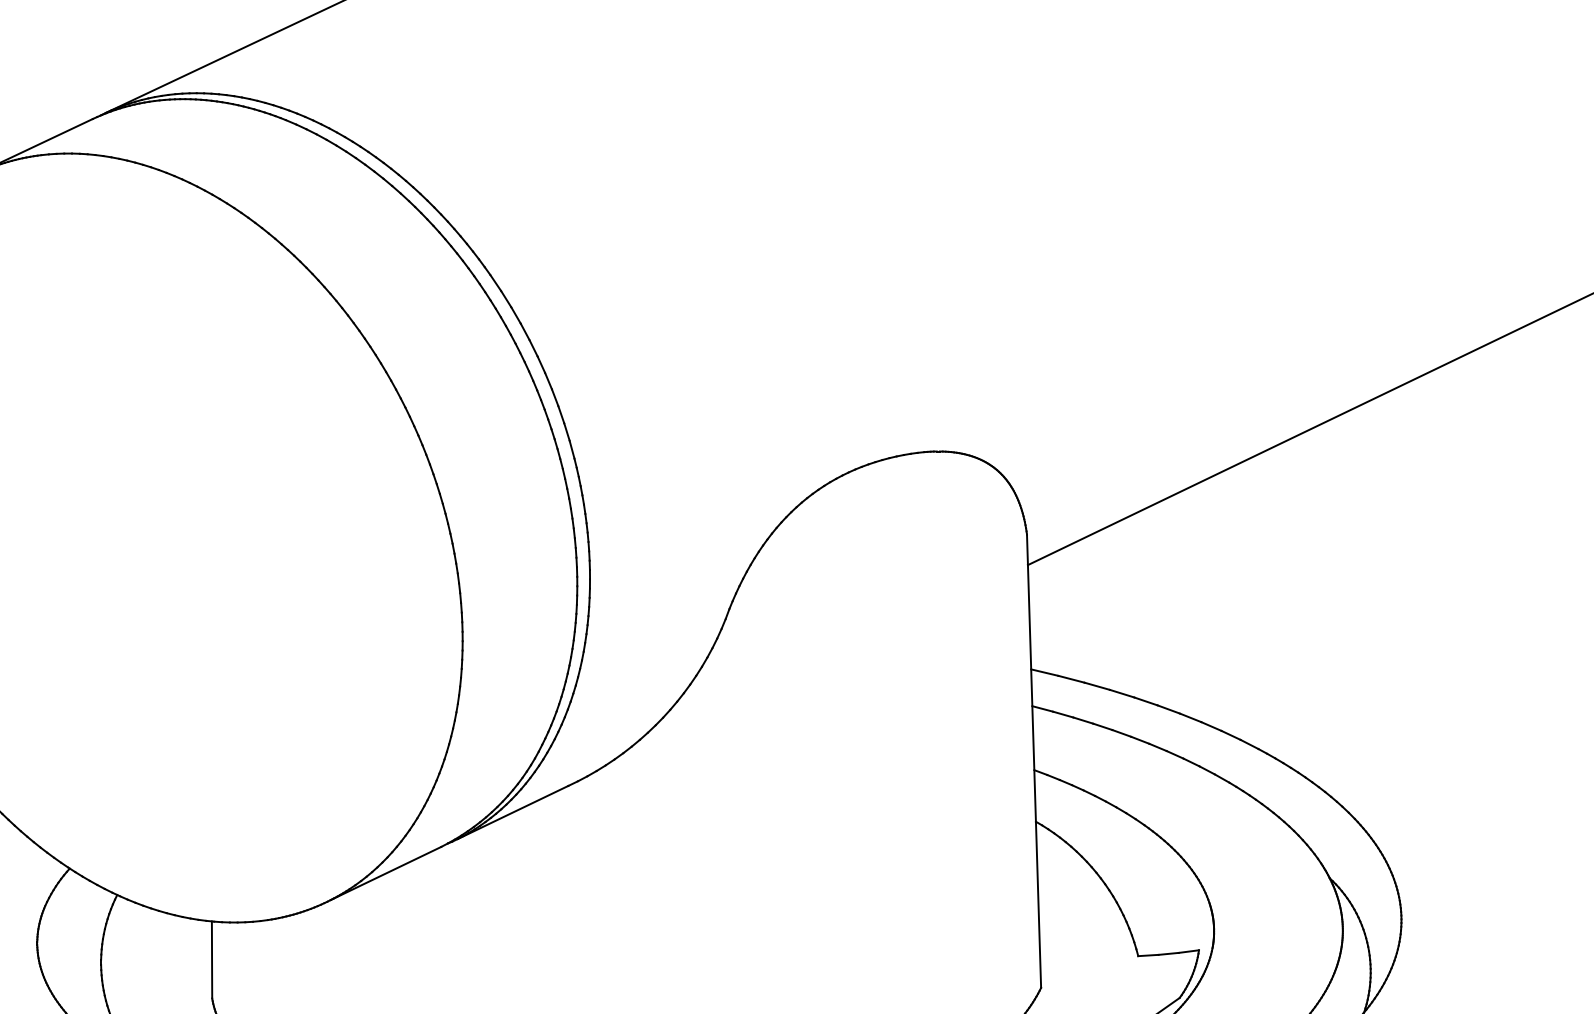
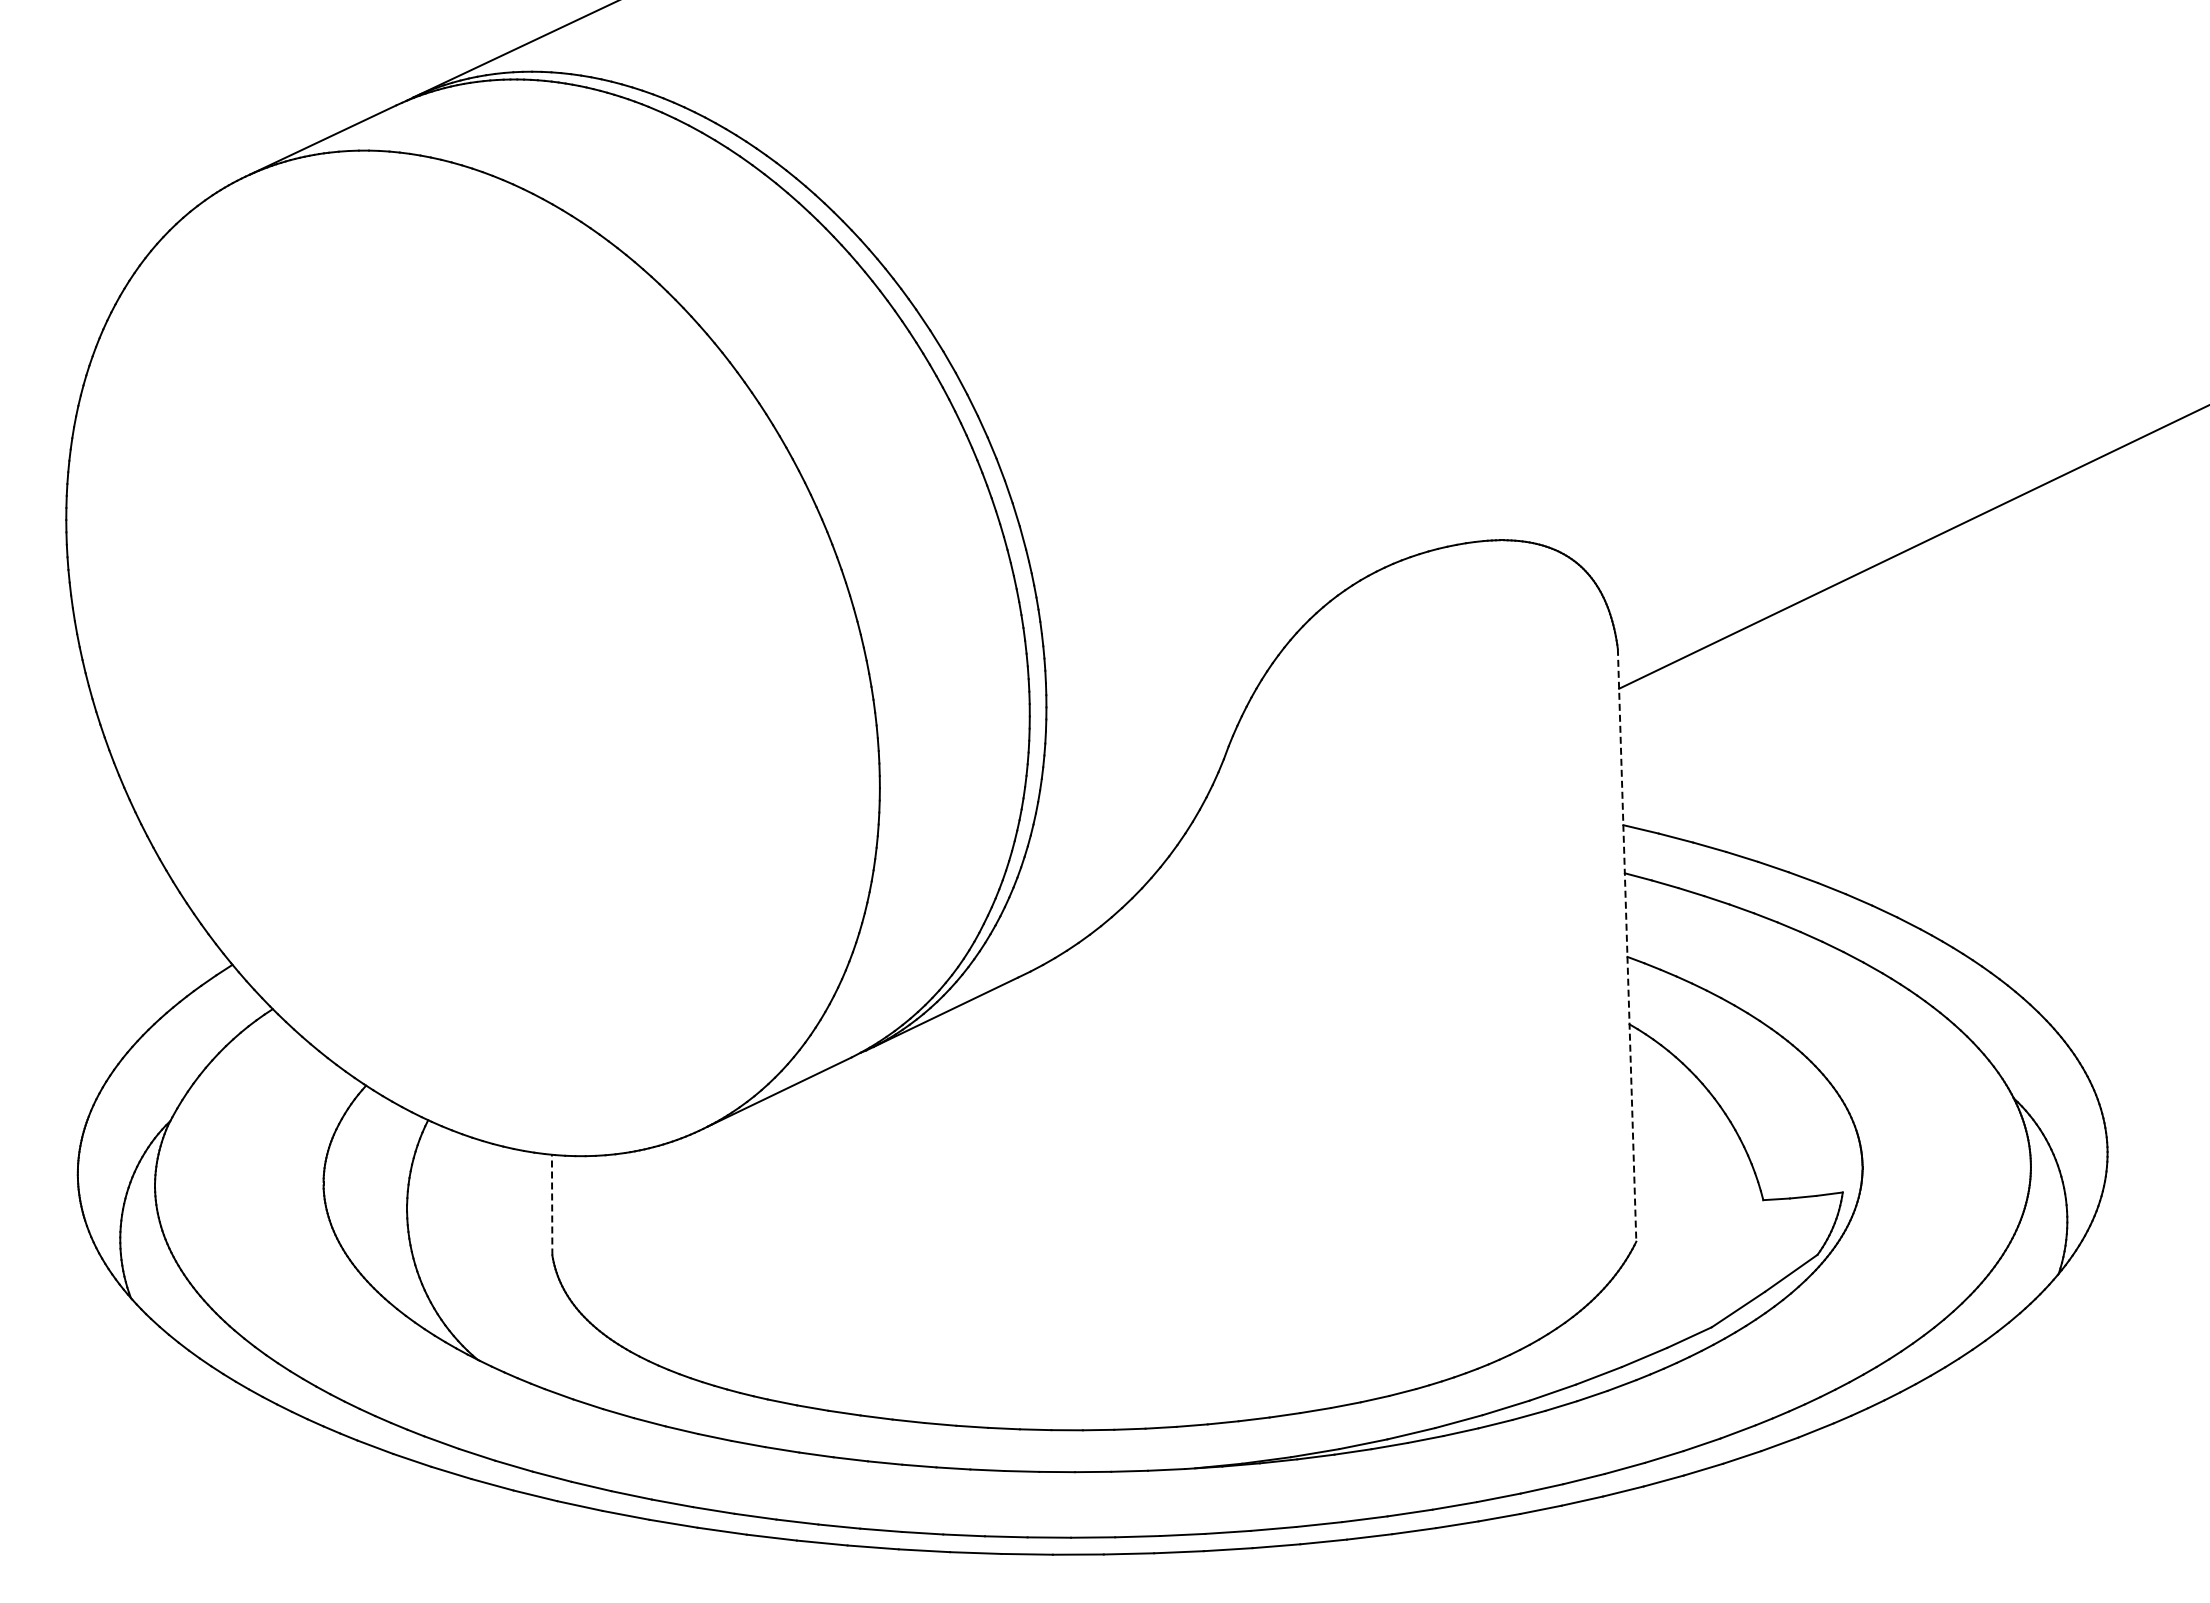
line: (1034, 761) -> (1627, 945), solid -> dashed
line: (212, 959) -> (552, 1204), solid -> dashed

